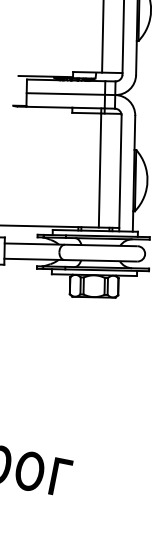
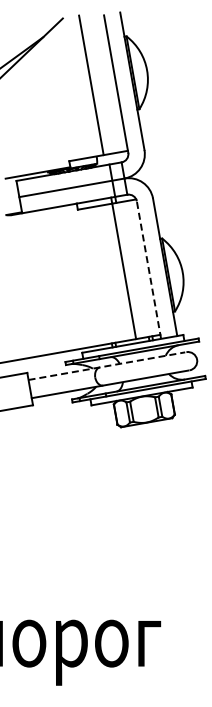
line: (119, 173) -> (148, 270), solid -> dashed
line: (70, 245) -> (106, 366), solid -> dashed

